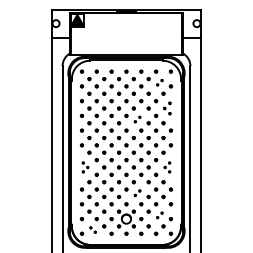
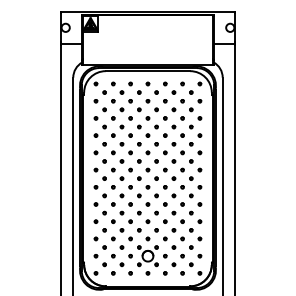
part: (159, 82) -> (186, 96), size x1.67
part: (167, 108) -> (195, 126), size x1.43
part: (137, 119) -> (160, 139), size x1.67
part: (84, 167) -> (99, 195), size x1.67
part: (167, 167) -> (195, 195), size x1.67
part: (137, 192) -> (160, 225), size x1.67
part: (159, 215) -> (186, 251), size x1.67
part: (92, 229) -> (108, 268), size x1.67

